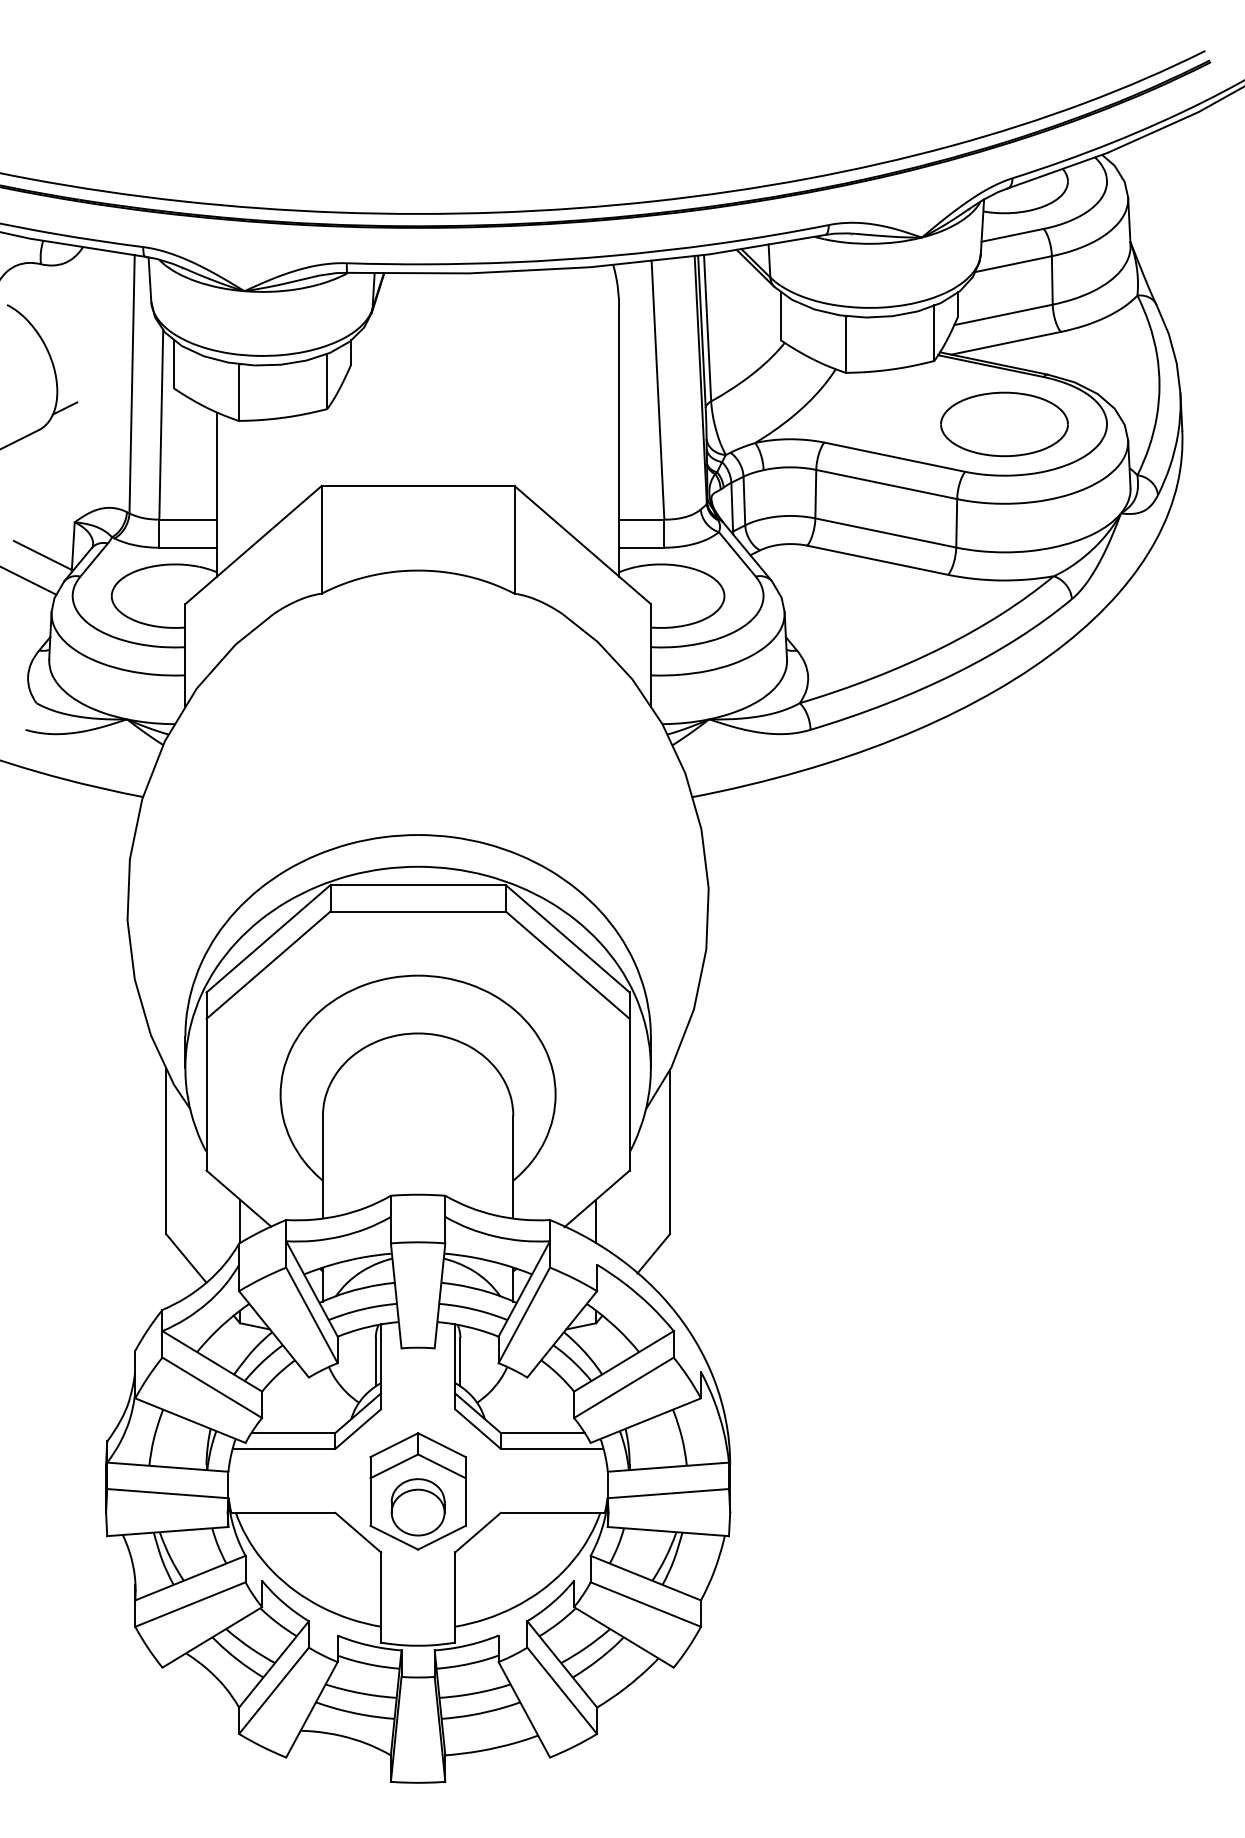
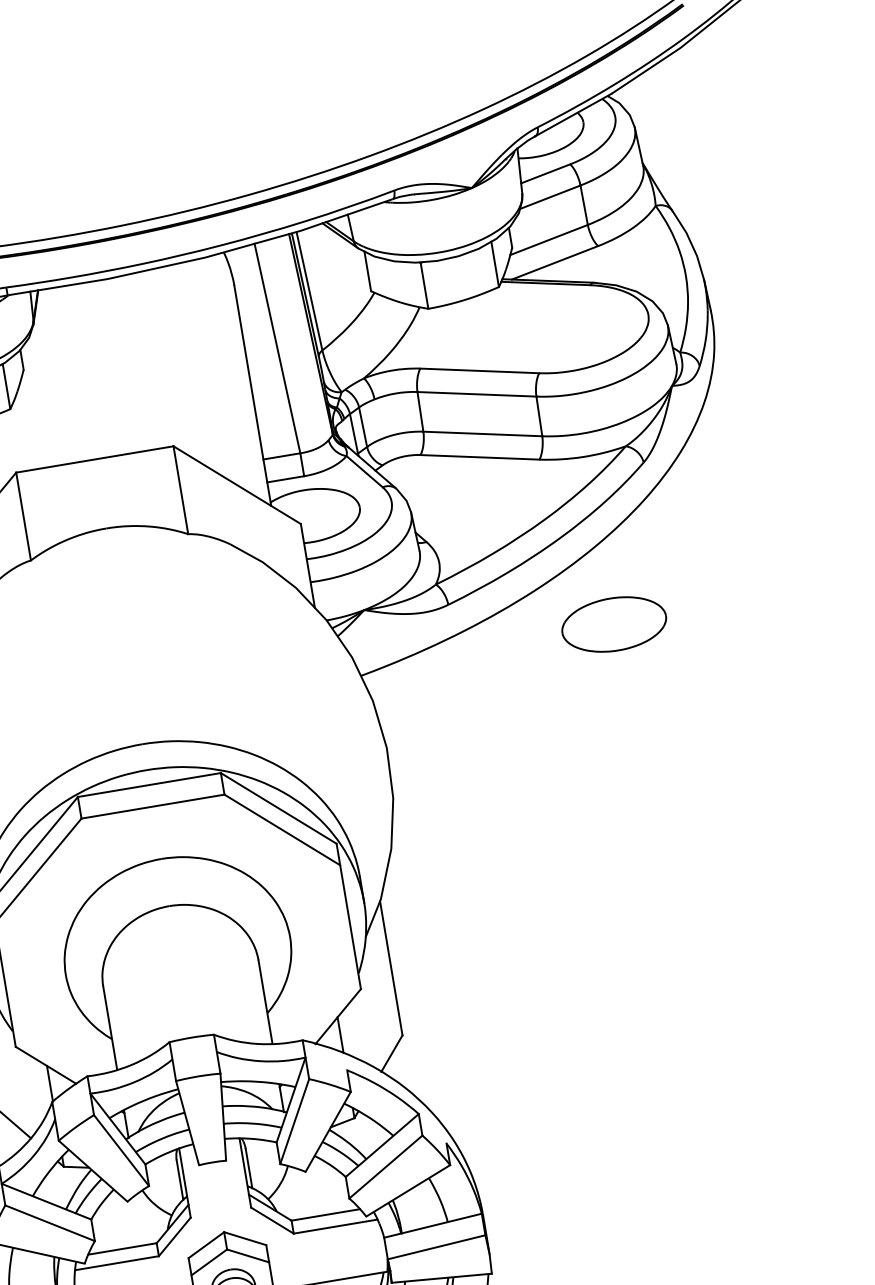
part: (1004, 423) -> (614, 623), moved

